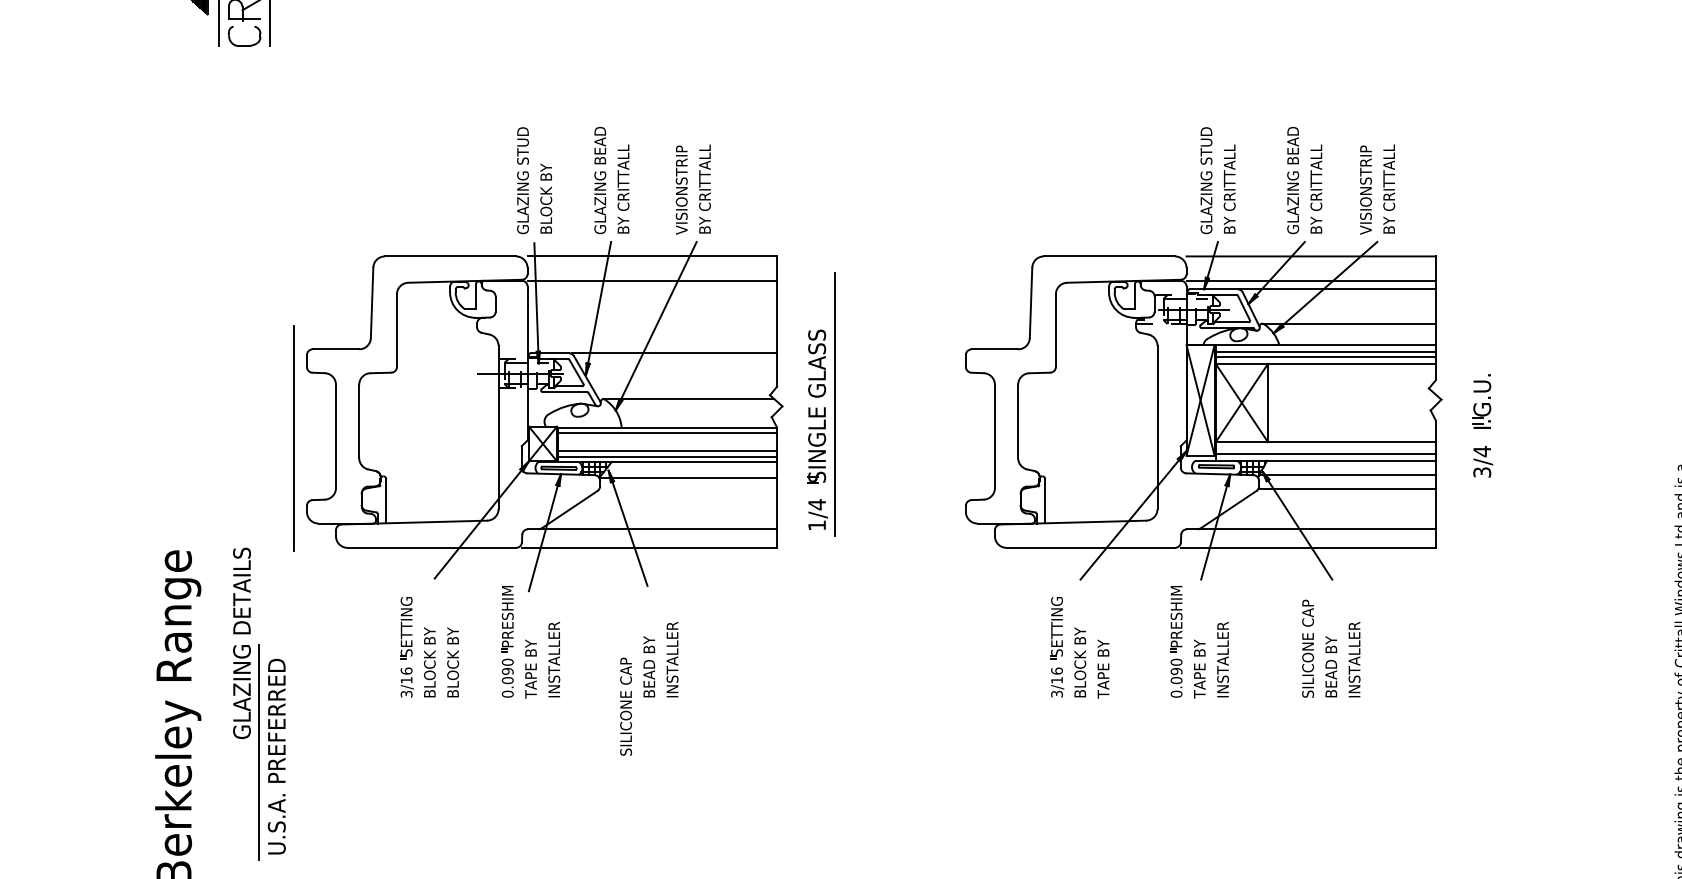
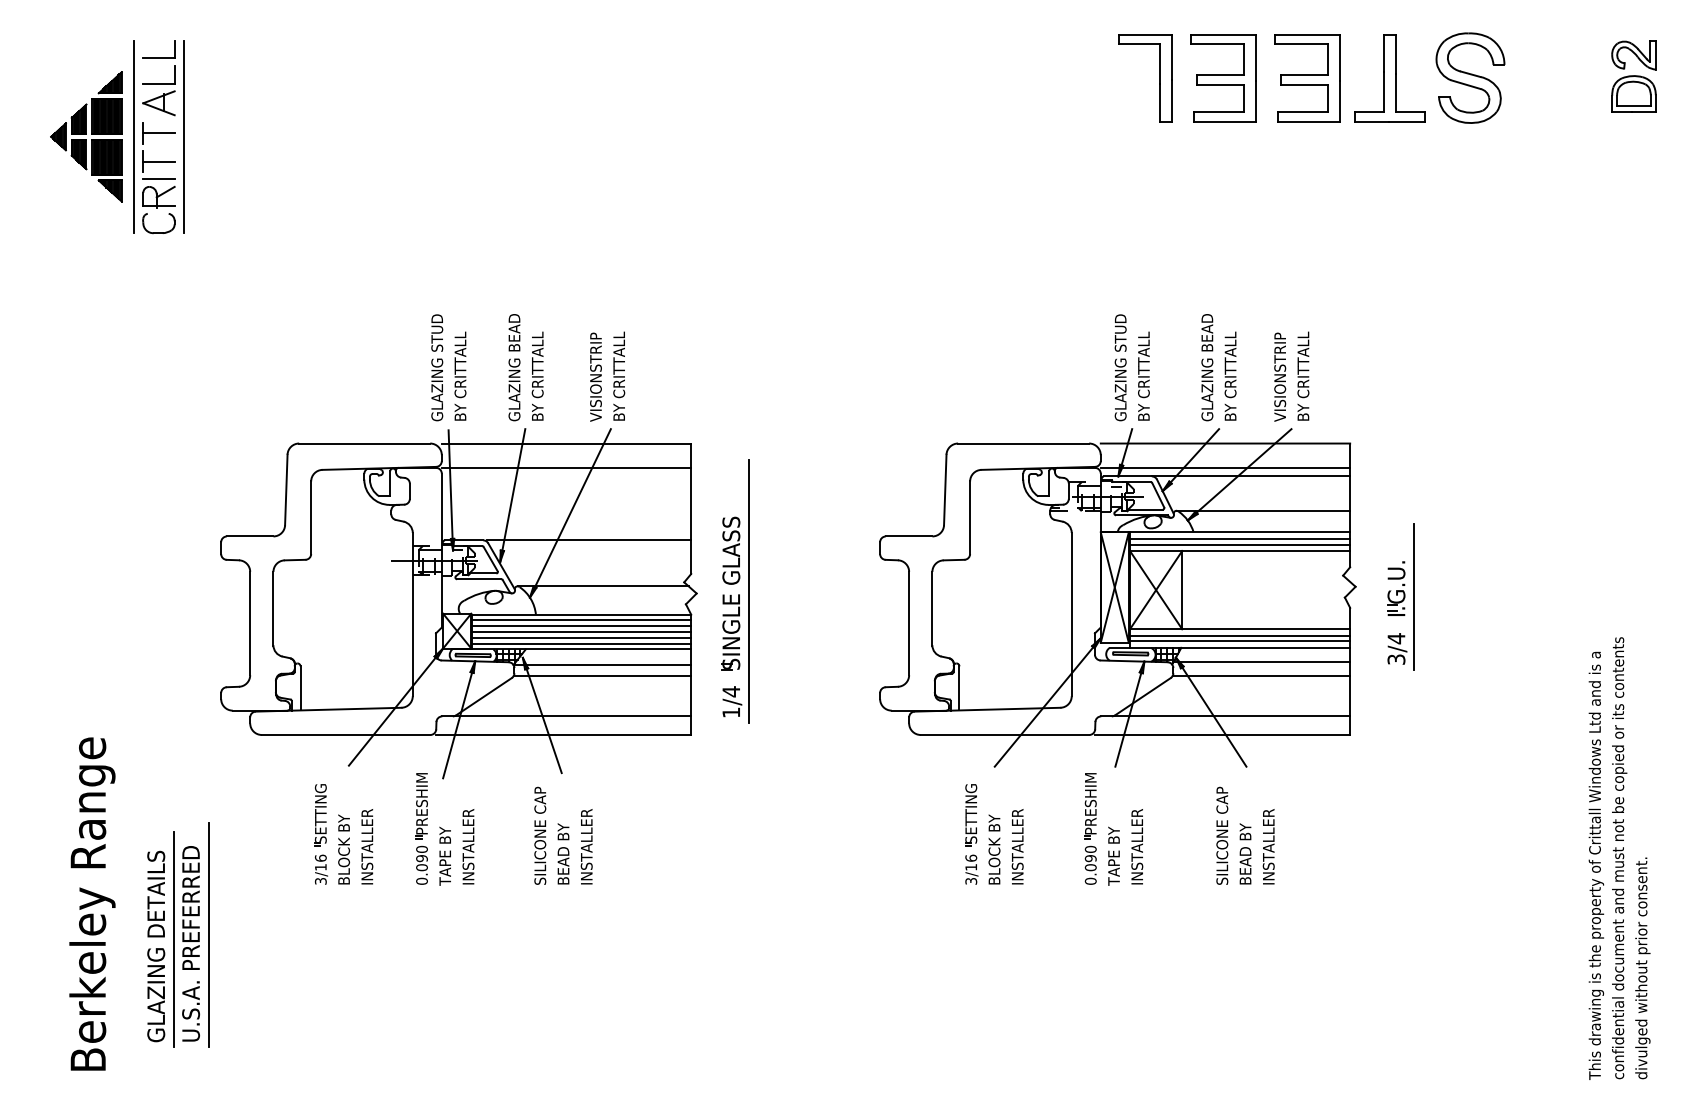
text: (546, 184) -> (460, 371), BLOCK BY -> BY CRITTALL
line: (1499, 410) -> (1413, 597), added
line: (294, 438) -> (208, 934), moved
line: (667, 439) -> (581, 626), added
line: (667, 445) -> (581, 632), added
line: (1325, 448) -> (1239, 635), added
line: (688, 489) -> (602, 676), added
text: (242, 643) -> (156, 946), moved
text: (453, 658) -> (367, 845), BLOCK BY -> INSTALLER
text: (1103, 660) -> (1017, 847), TAPE BY -> INSTALLER
text: (626, 706) -> (540, 835), moved

